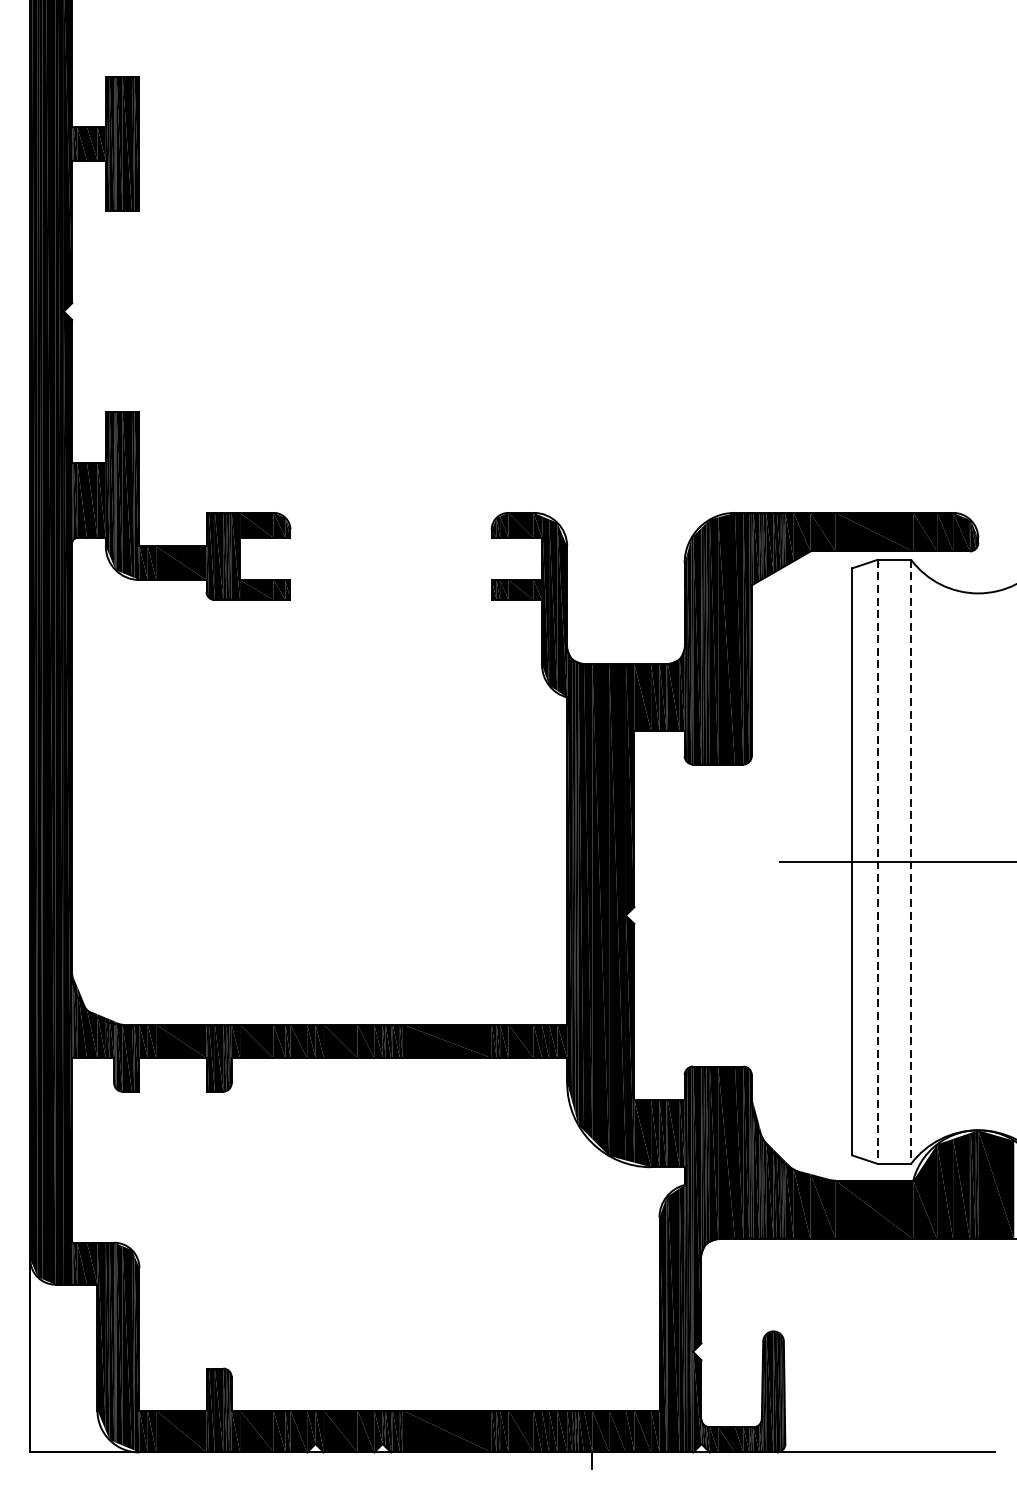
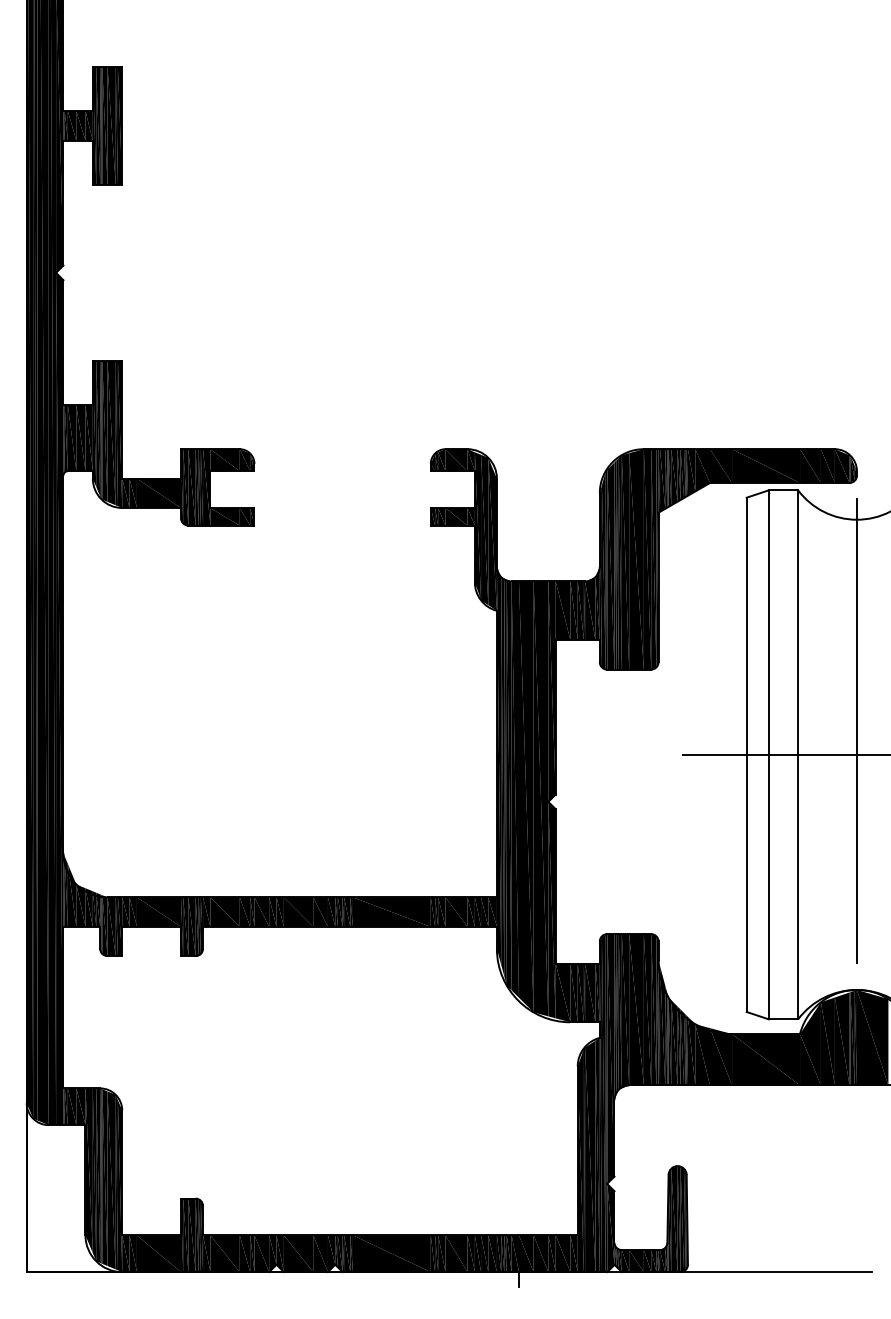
line: (977, 861) -> (856, 754), added
line: (877, 862) -> (768, 755), dashed -> solid
line: (911, 862) -> (798, 755), dashed -> solid

